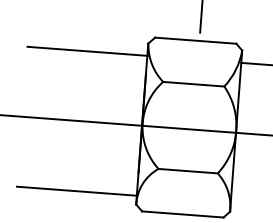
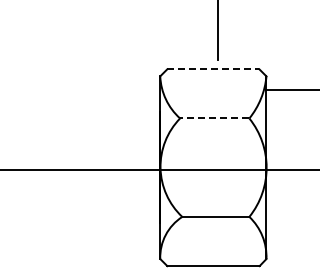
line: (195, 40) -> (213, 69), solid -> dashed
line: (87, 51) -> (92, 90), removed
line: (193, 84) -> (214, 118), solid -> dashed
line: (76, 190) -> (91, 248), removed

